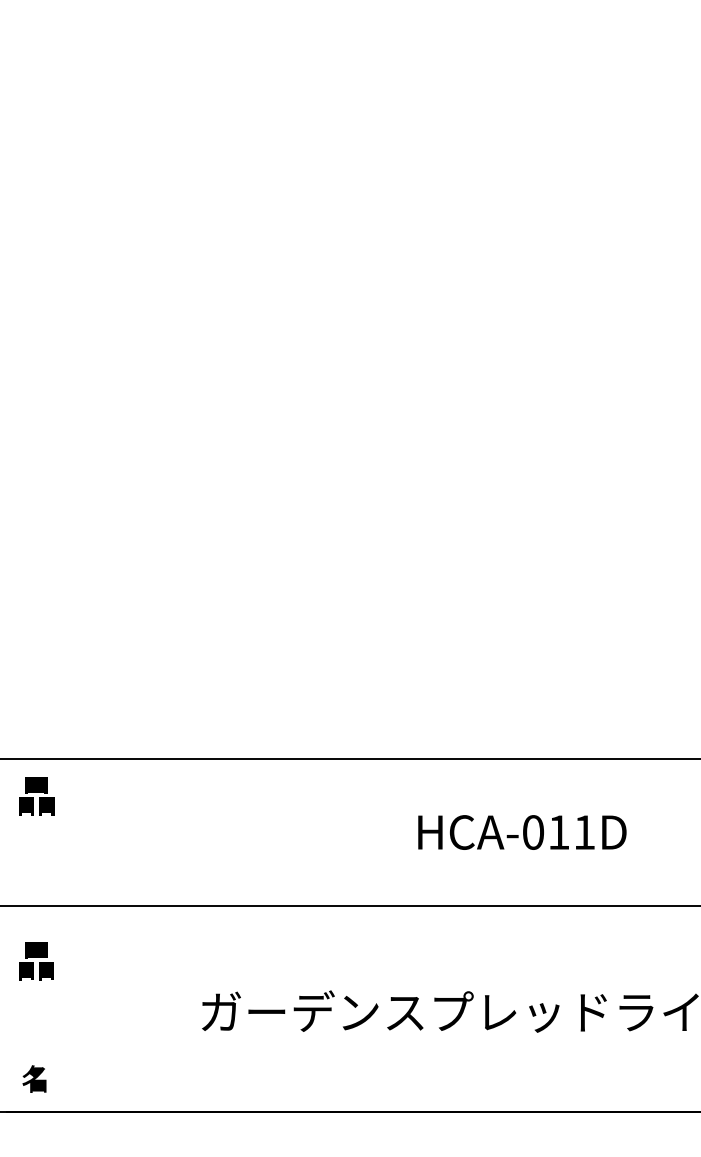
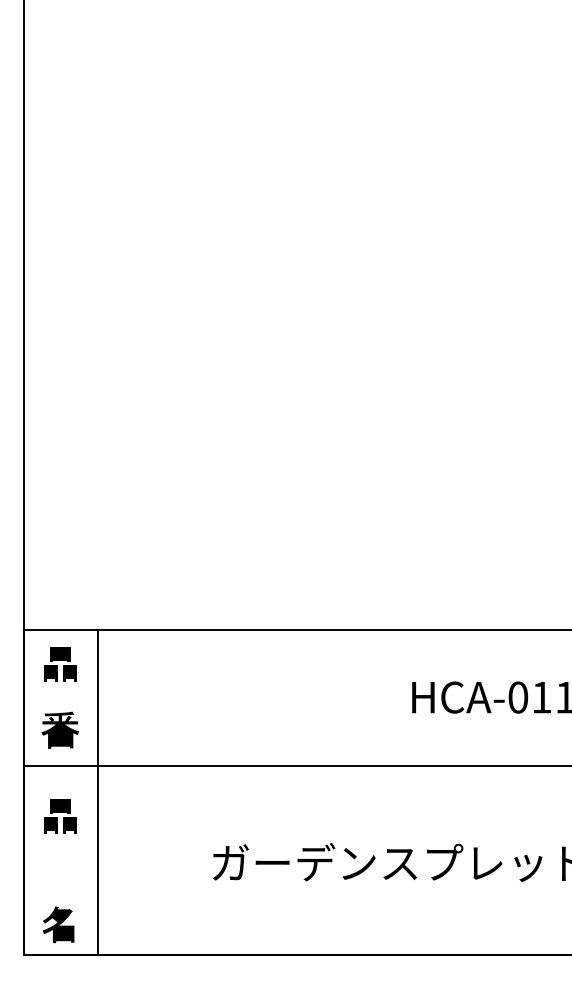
part: (36, 868) -> (60, 730), added
line: (77, 935) -> (98, 792), added
part: (34, 1078) -> (58, 924), size x1.43

